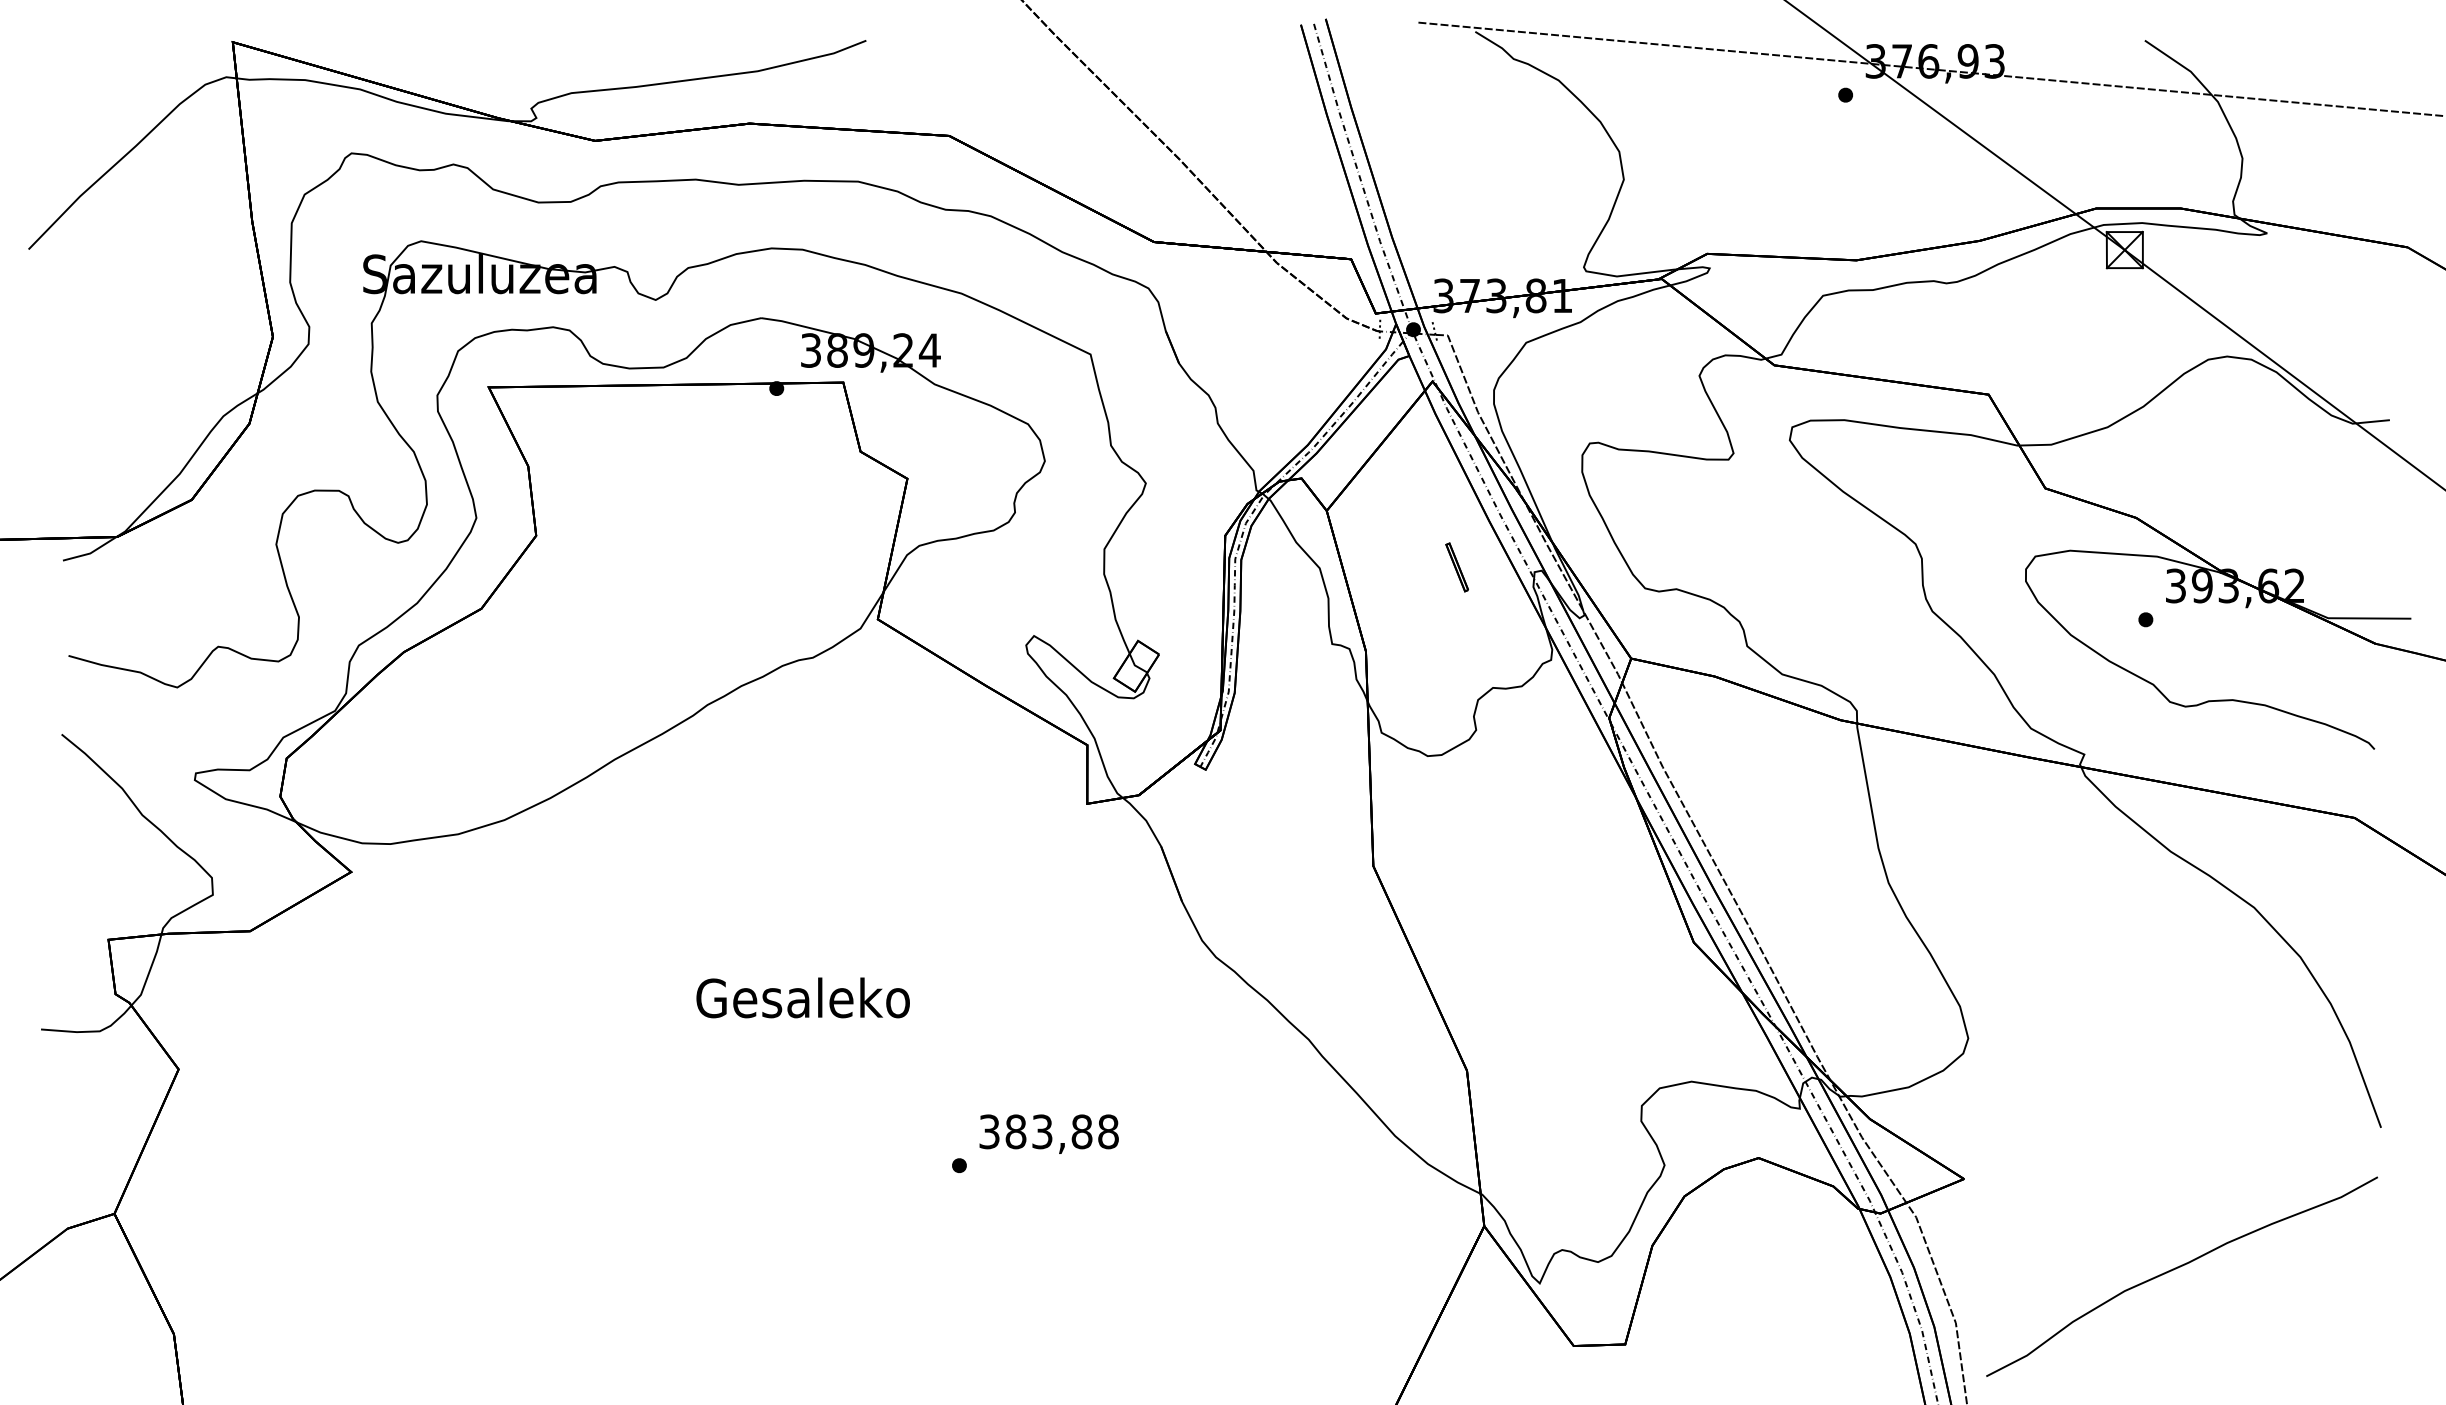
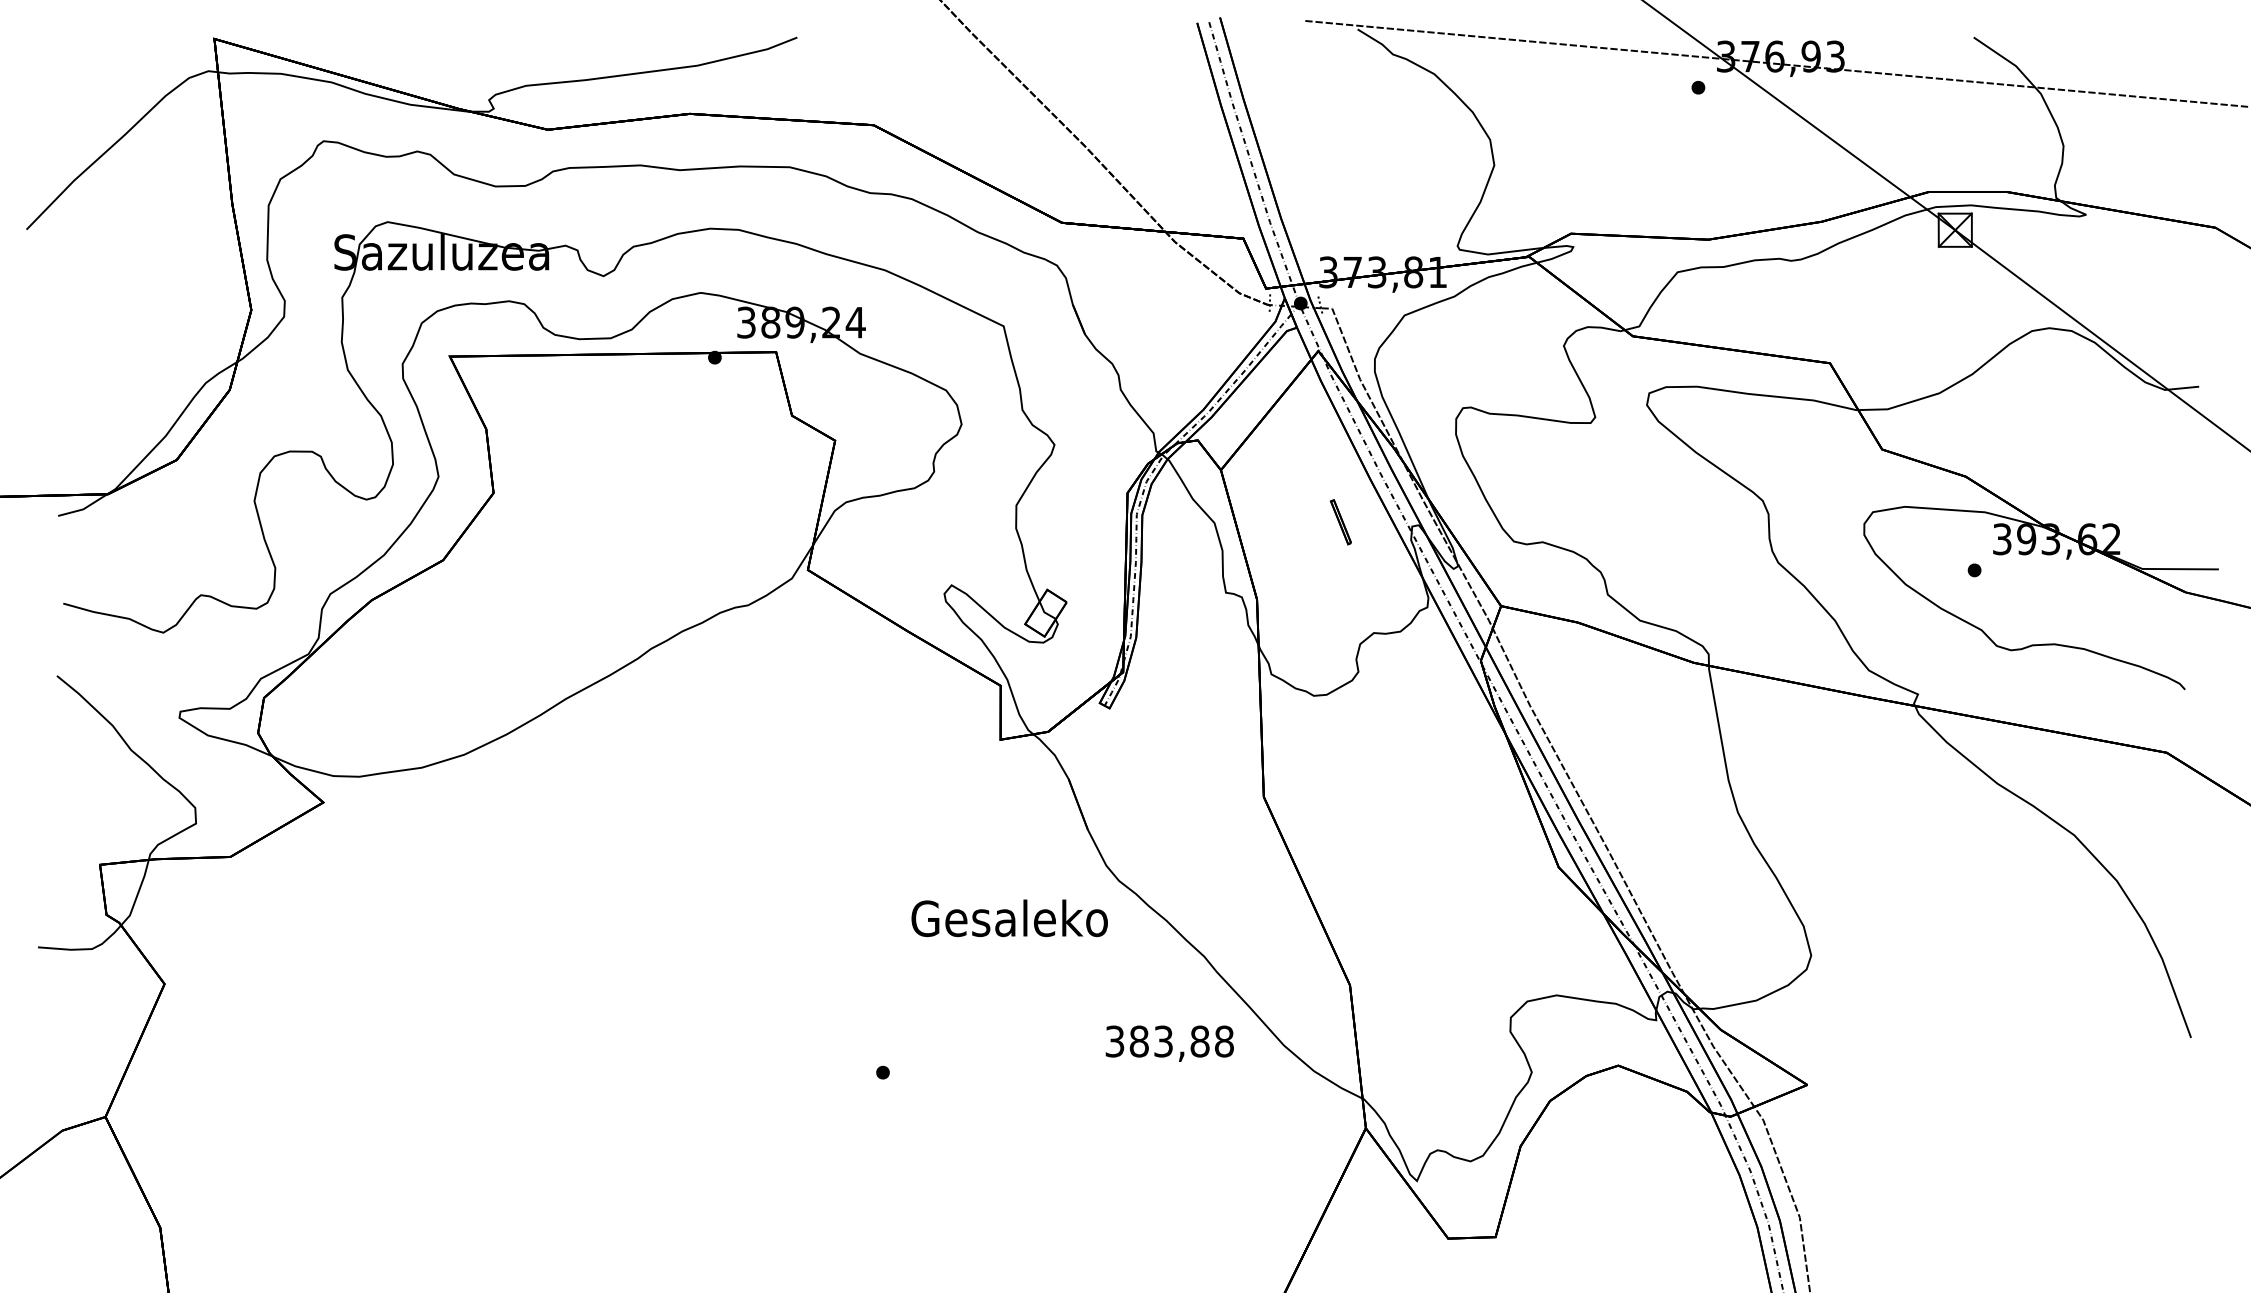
text: (802, 997) -> (1009, 917), moved
text: (1048, 1133) -> (1169, 1043), moved
curve: (2178, 1268) -> (2004, 1167), removed

